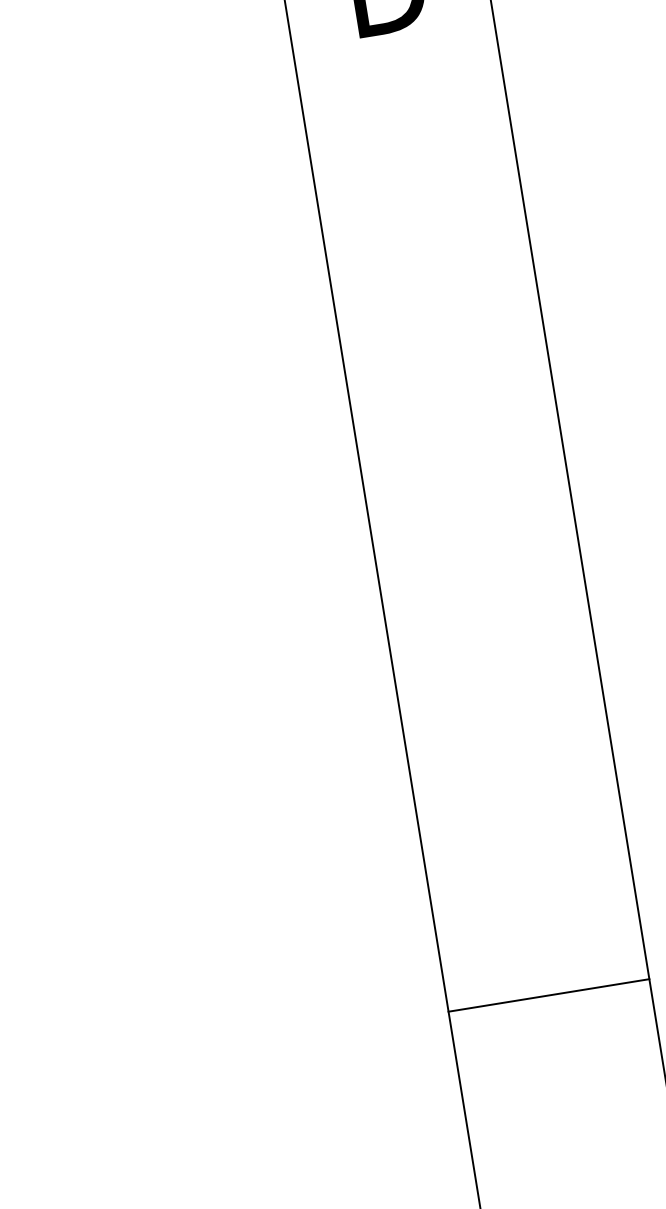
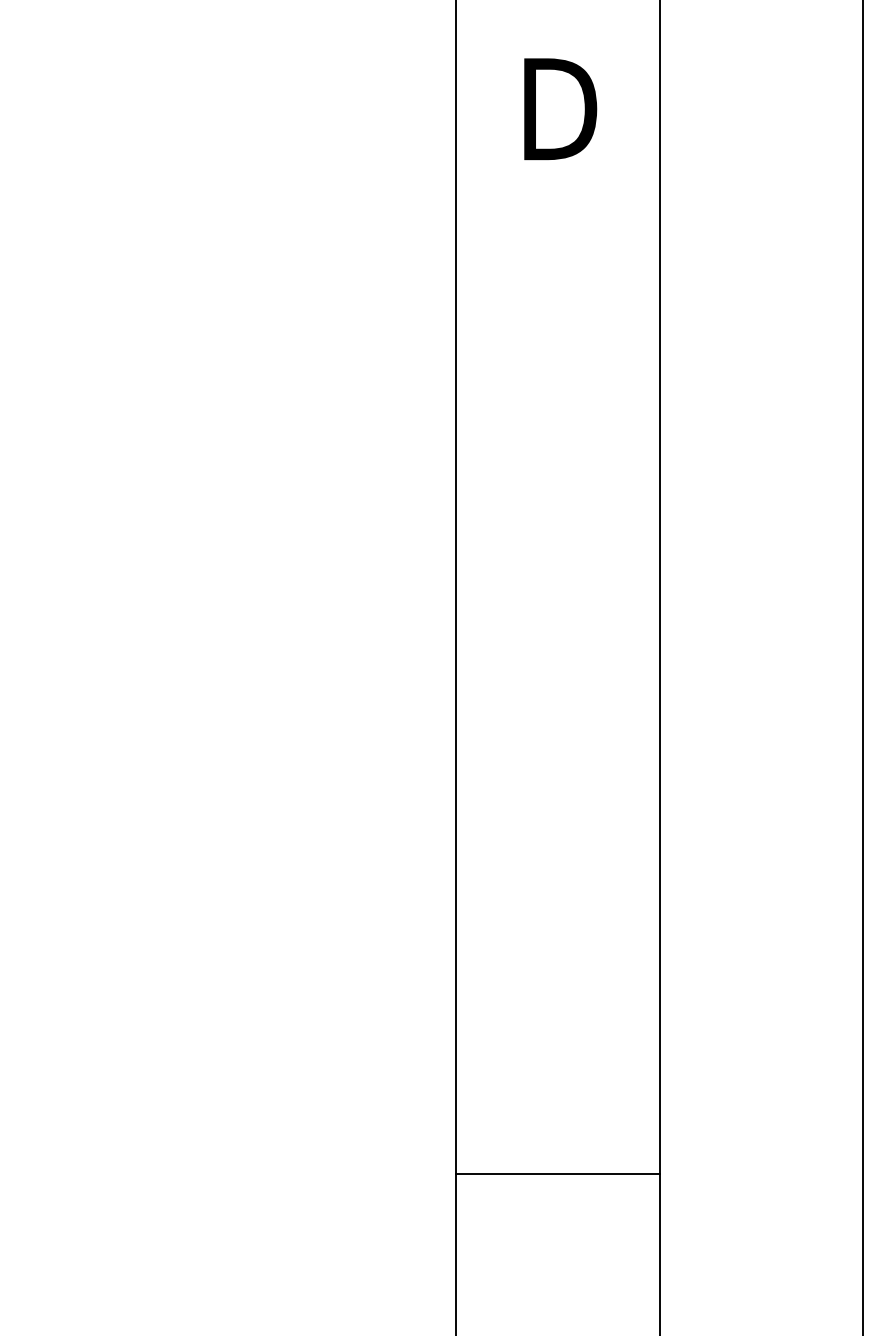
line: (548, 995) -> (557, 1173), moved

